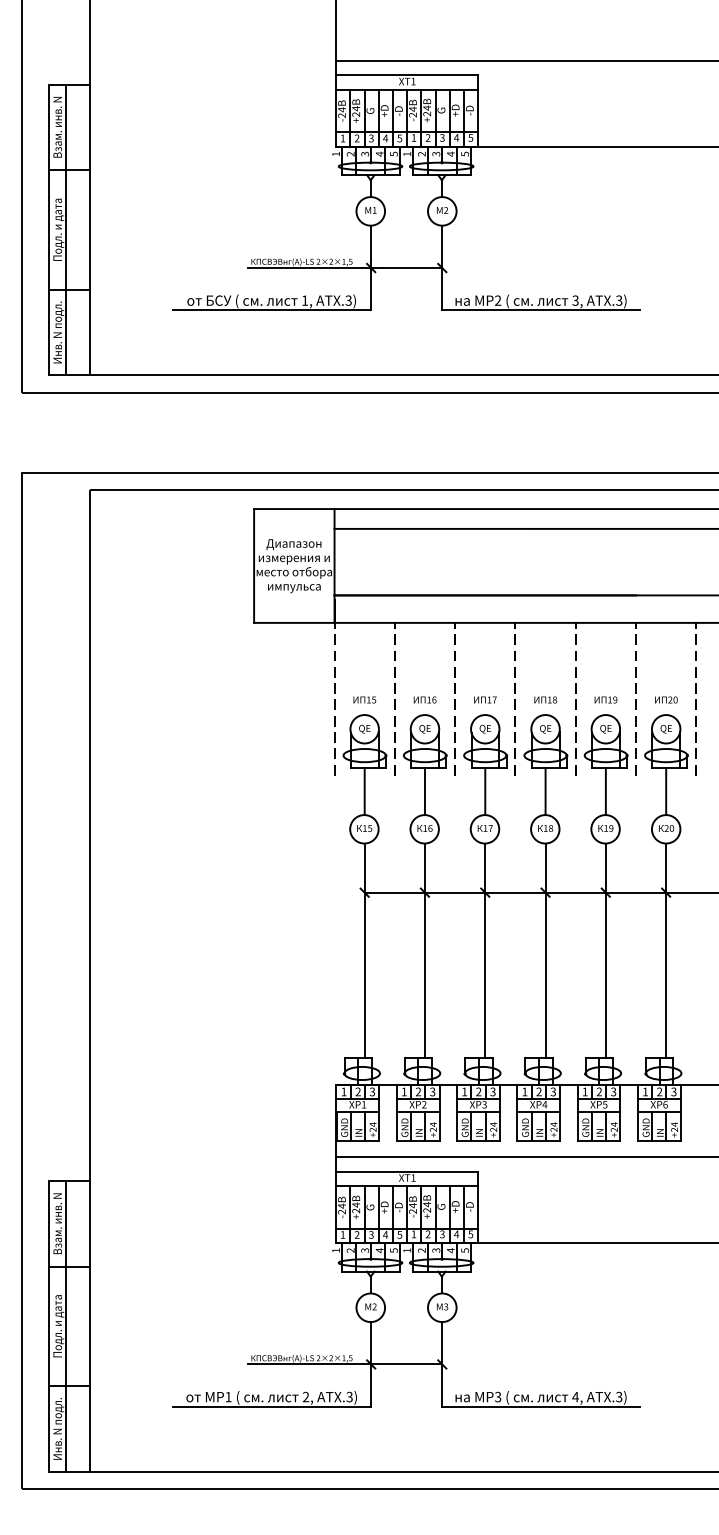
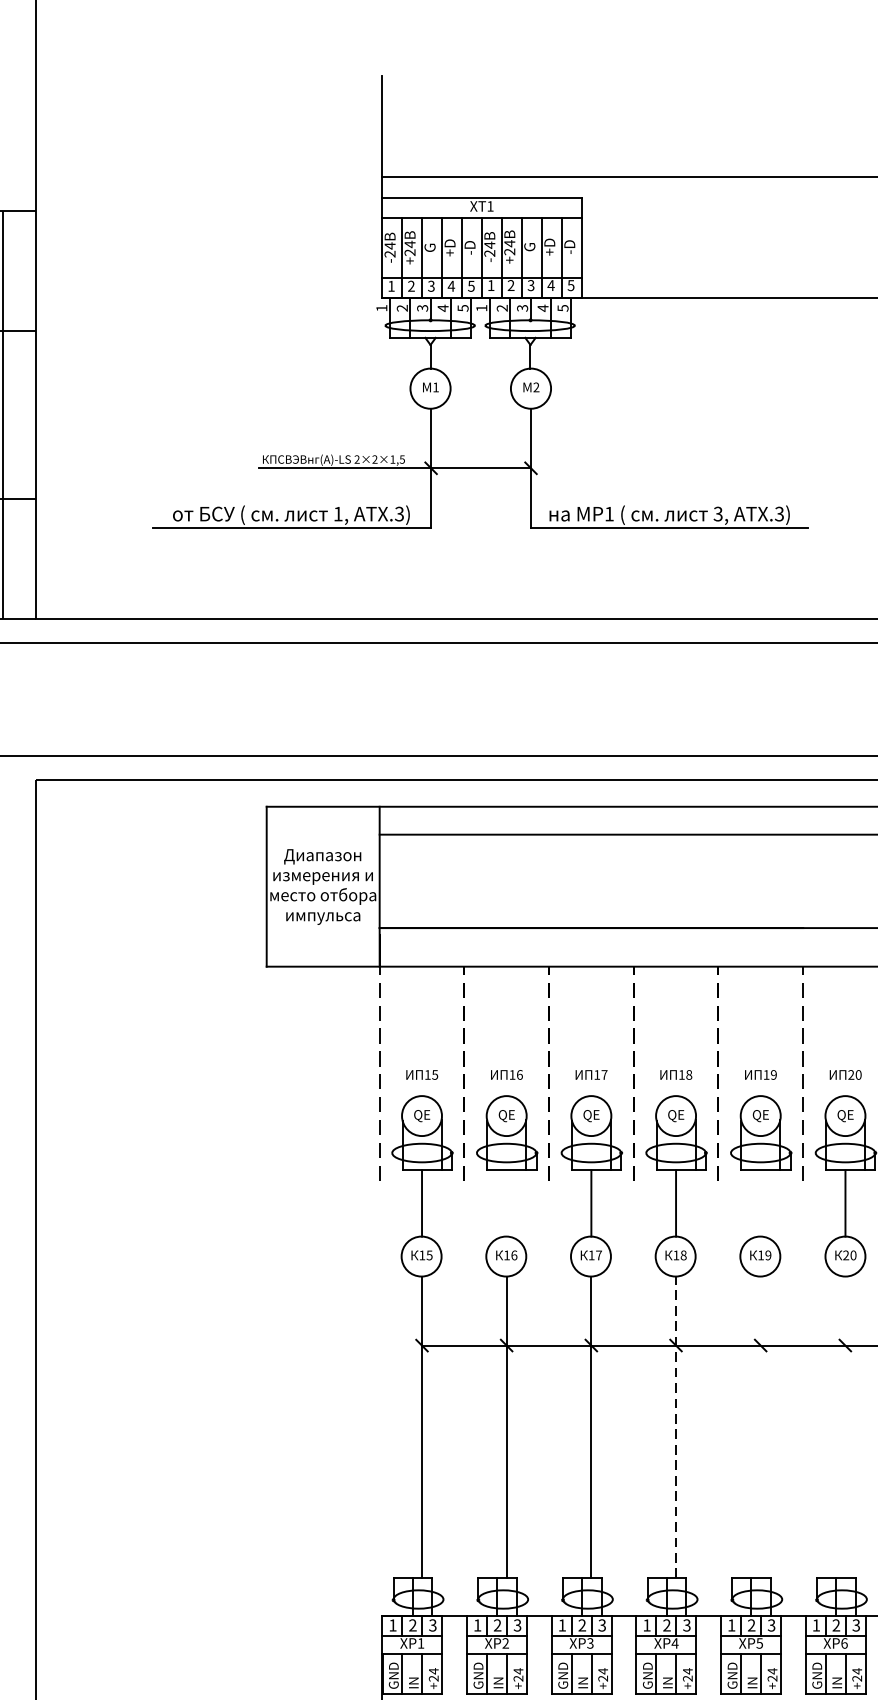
text: (498, 300) -> (609, 513), 2 -> 1
line: (424, 791) -> (506, 1203), removed
line: (605, 791) -> (760, 1203), removed
line: (545, 950) -> (675, 1426), solid -> dashed
line: (605, 950) -> (760, 1426), removed
line: (666, 950) -> (845, 1426), removed

